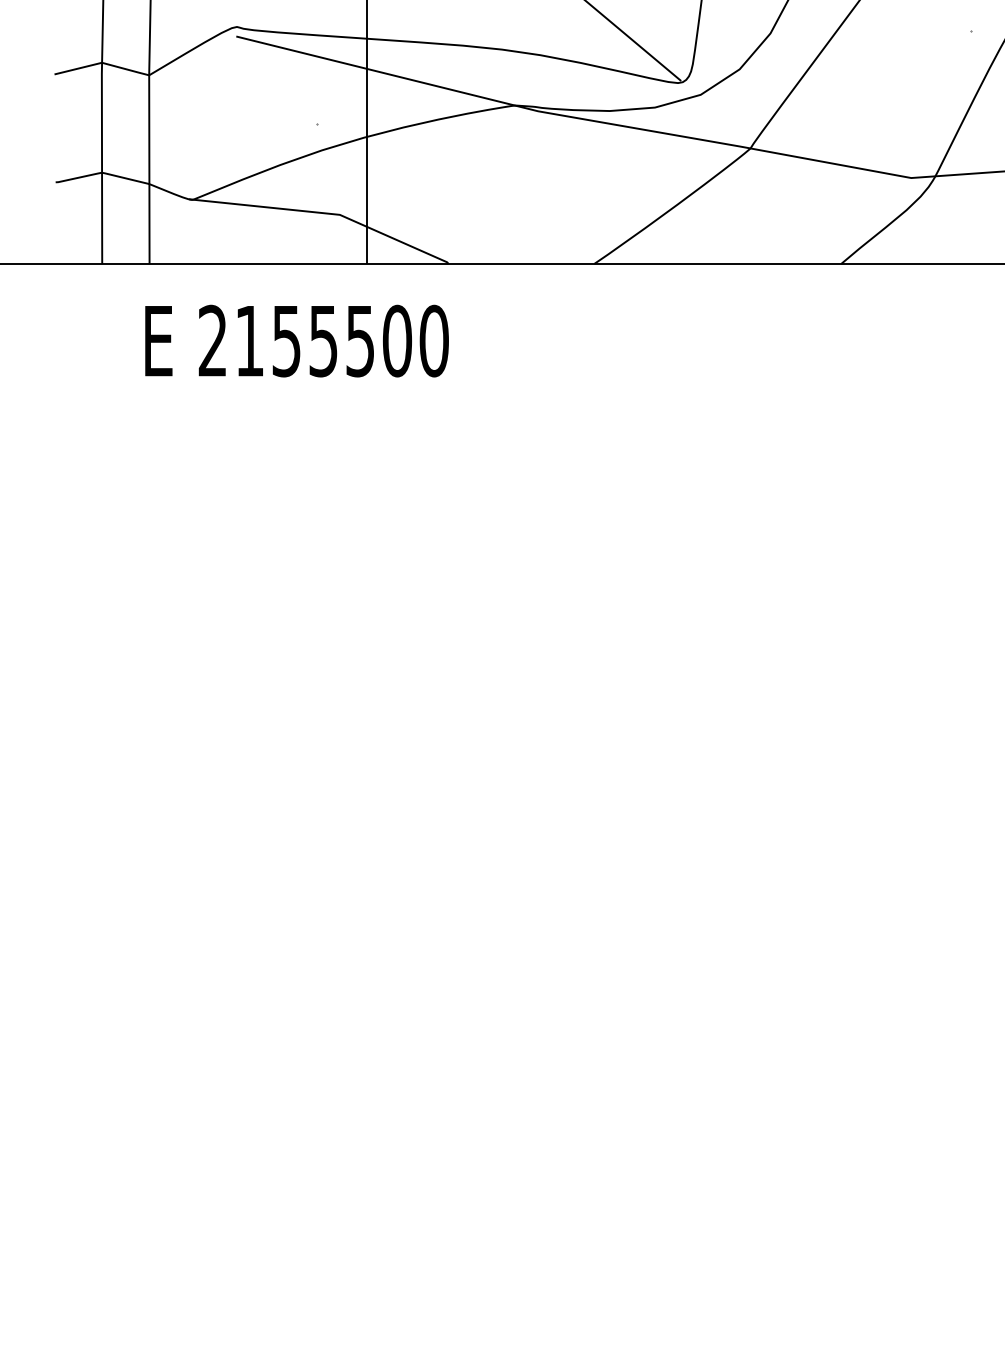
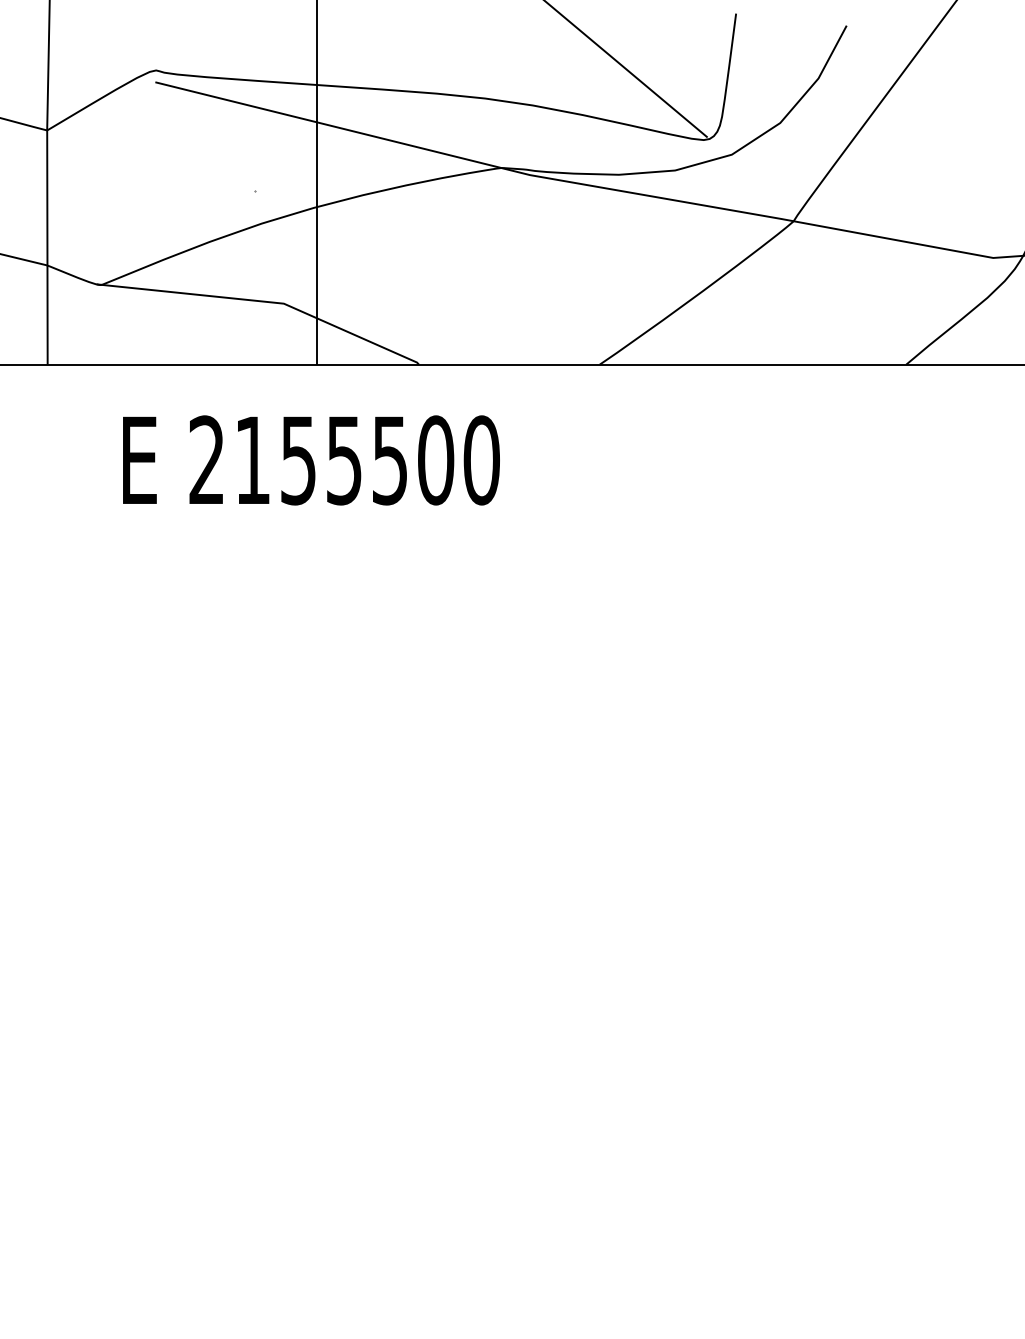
text: (296, 340) -> (310, 459), moved

